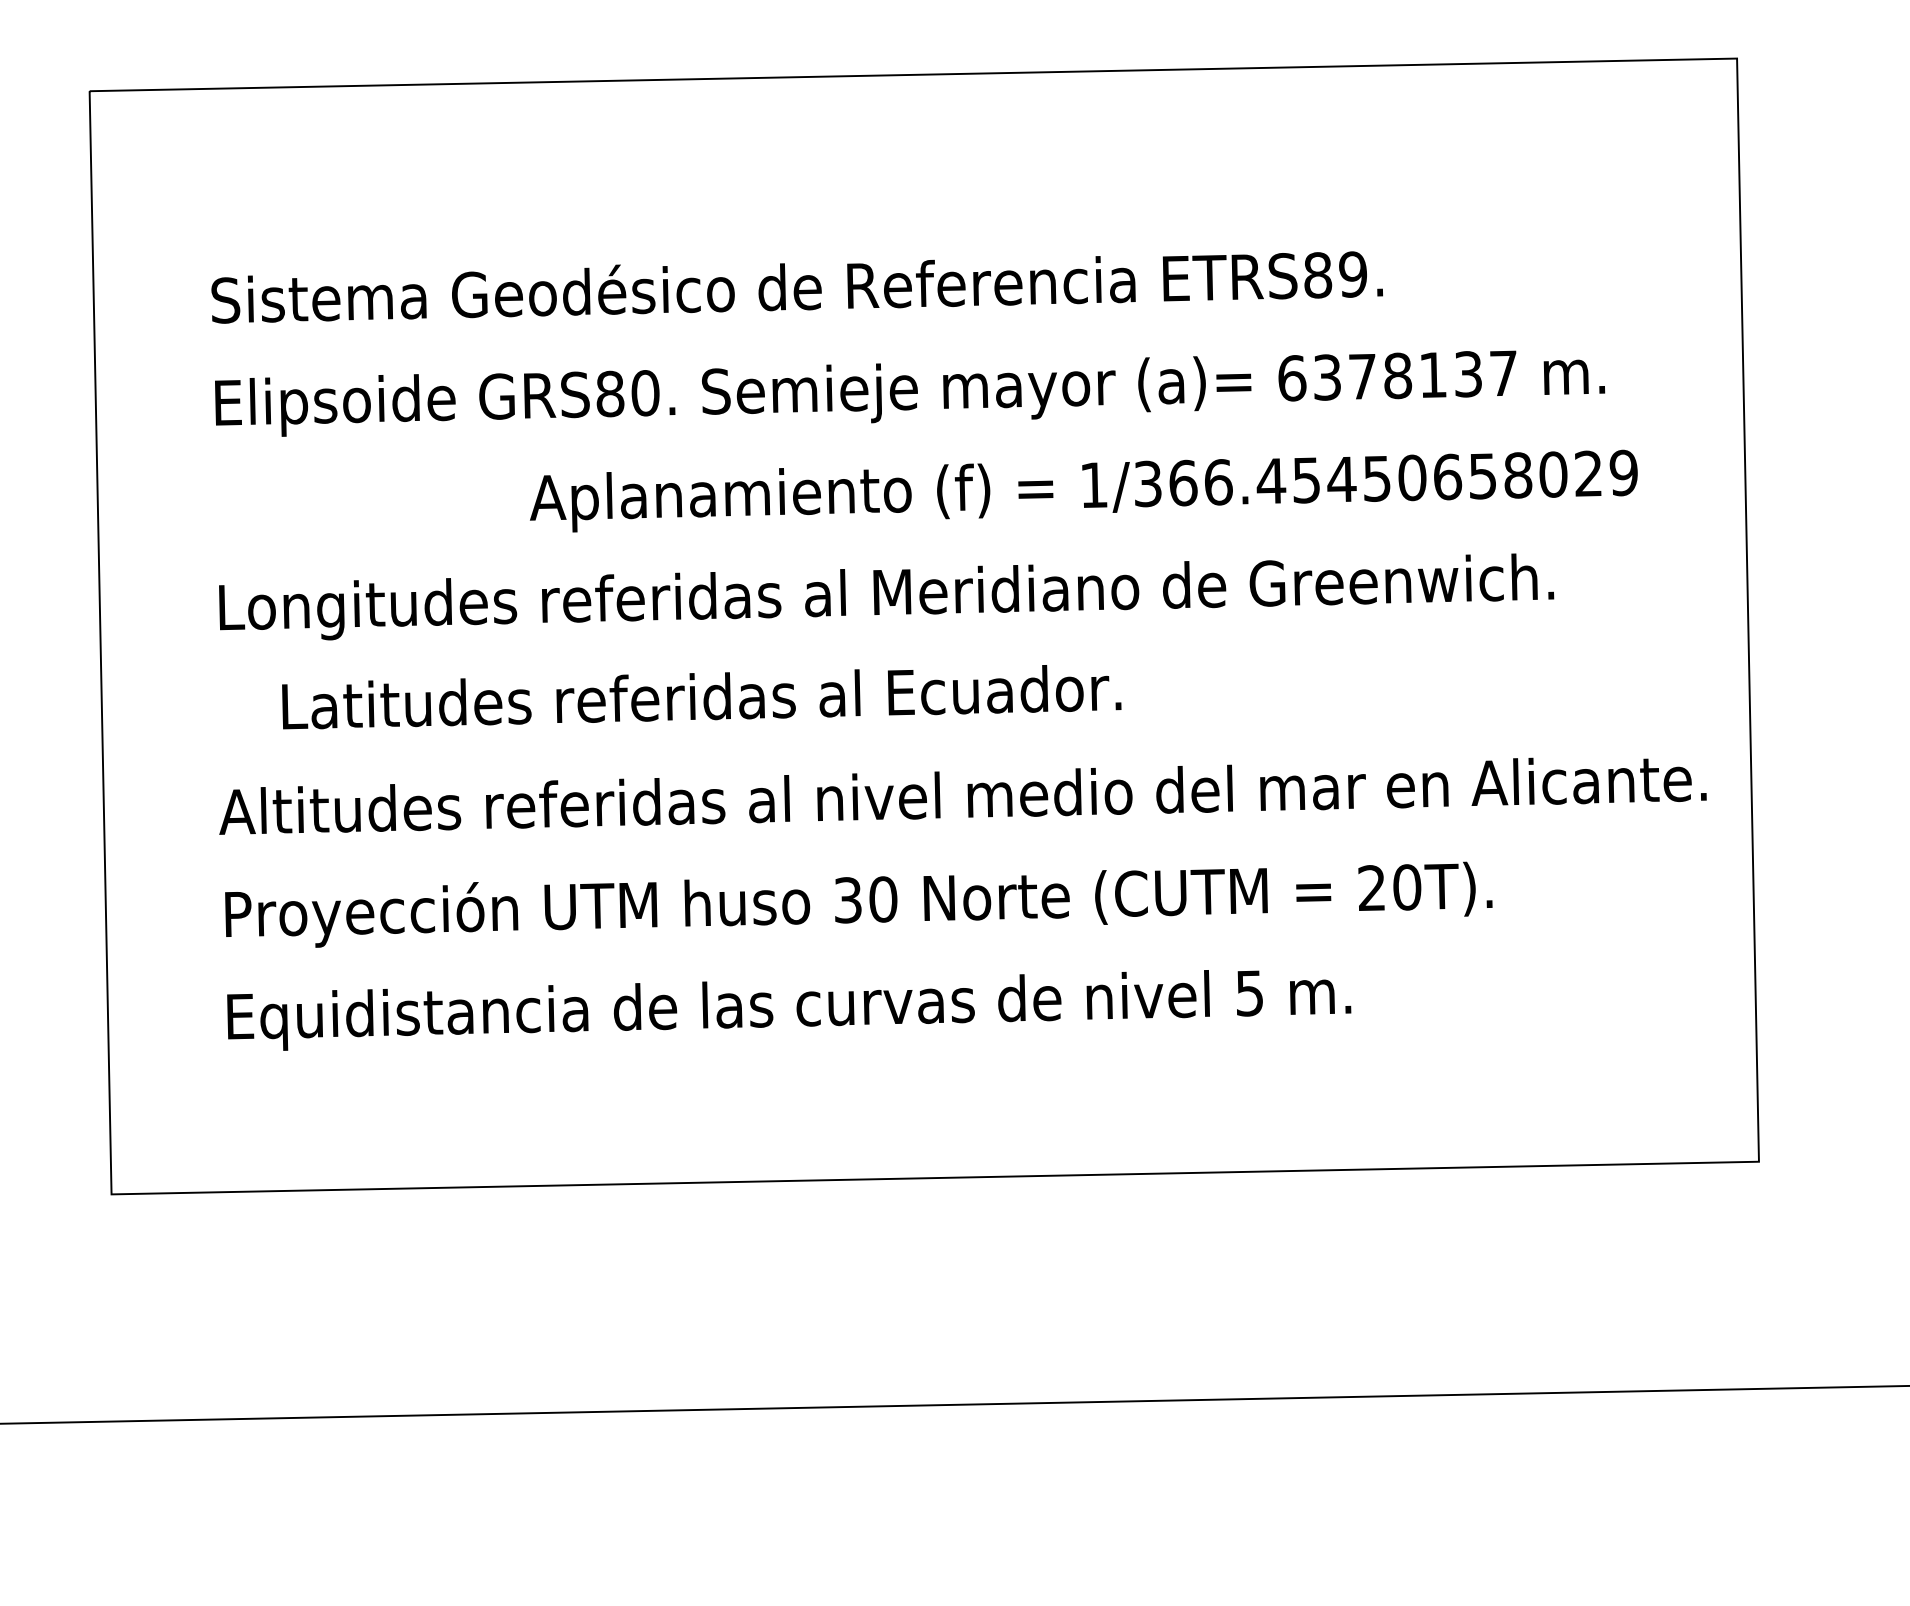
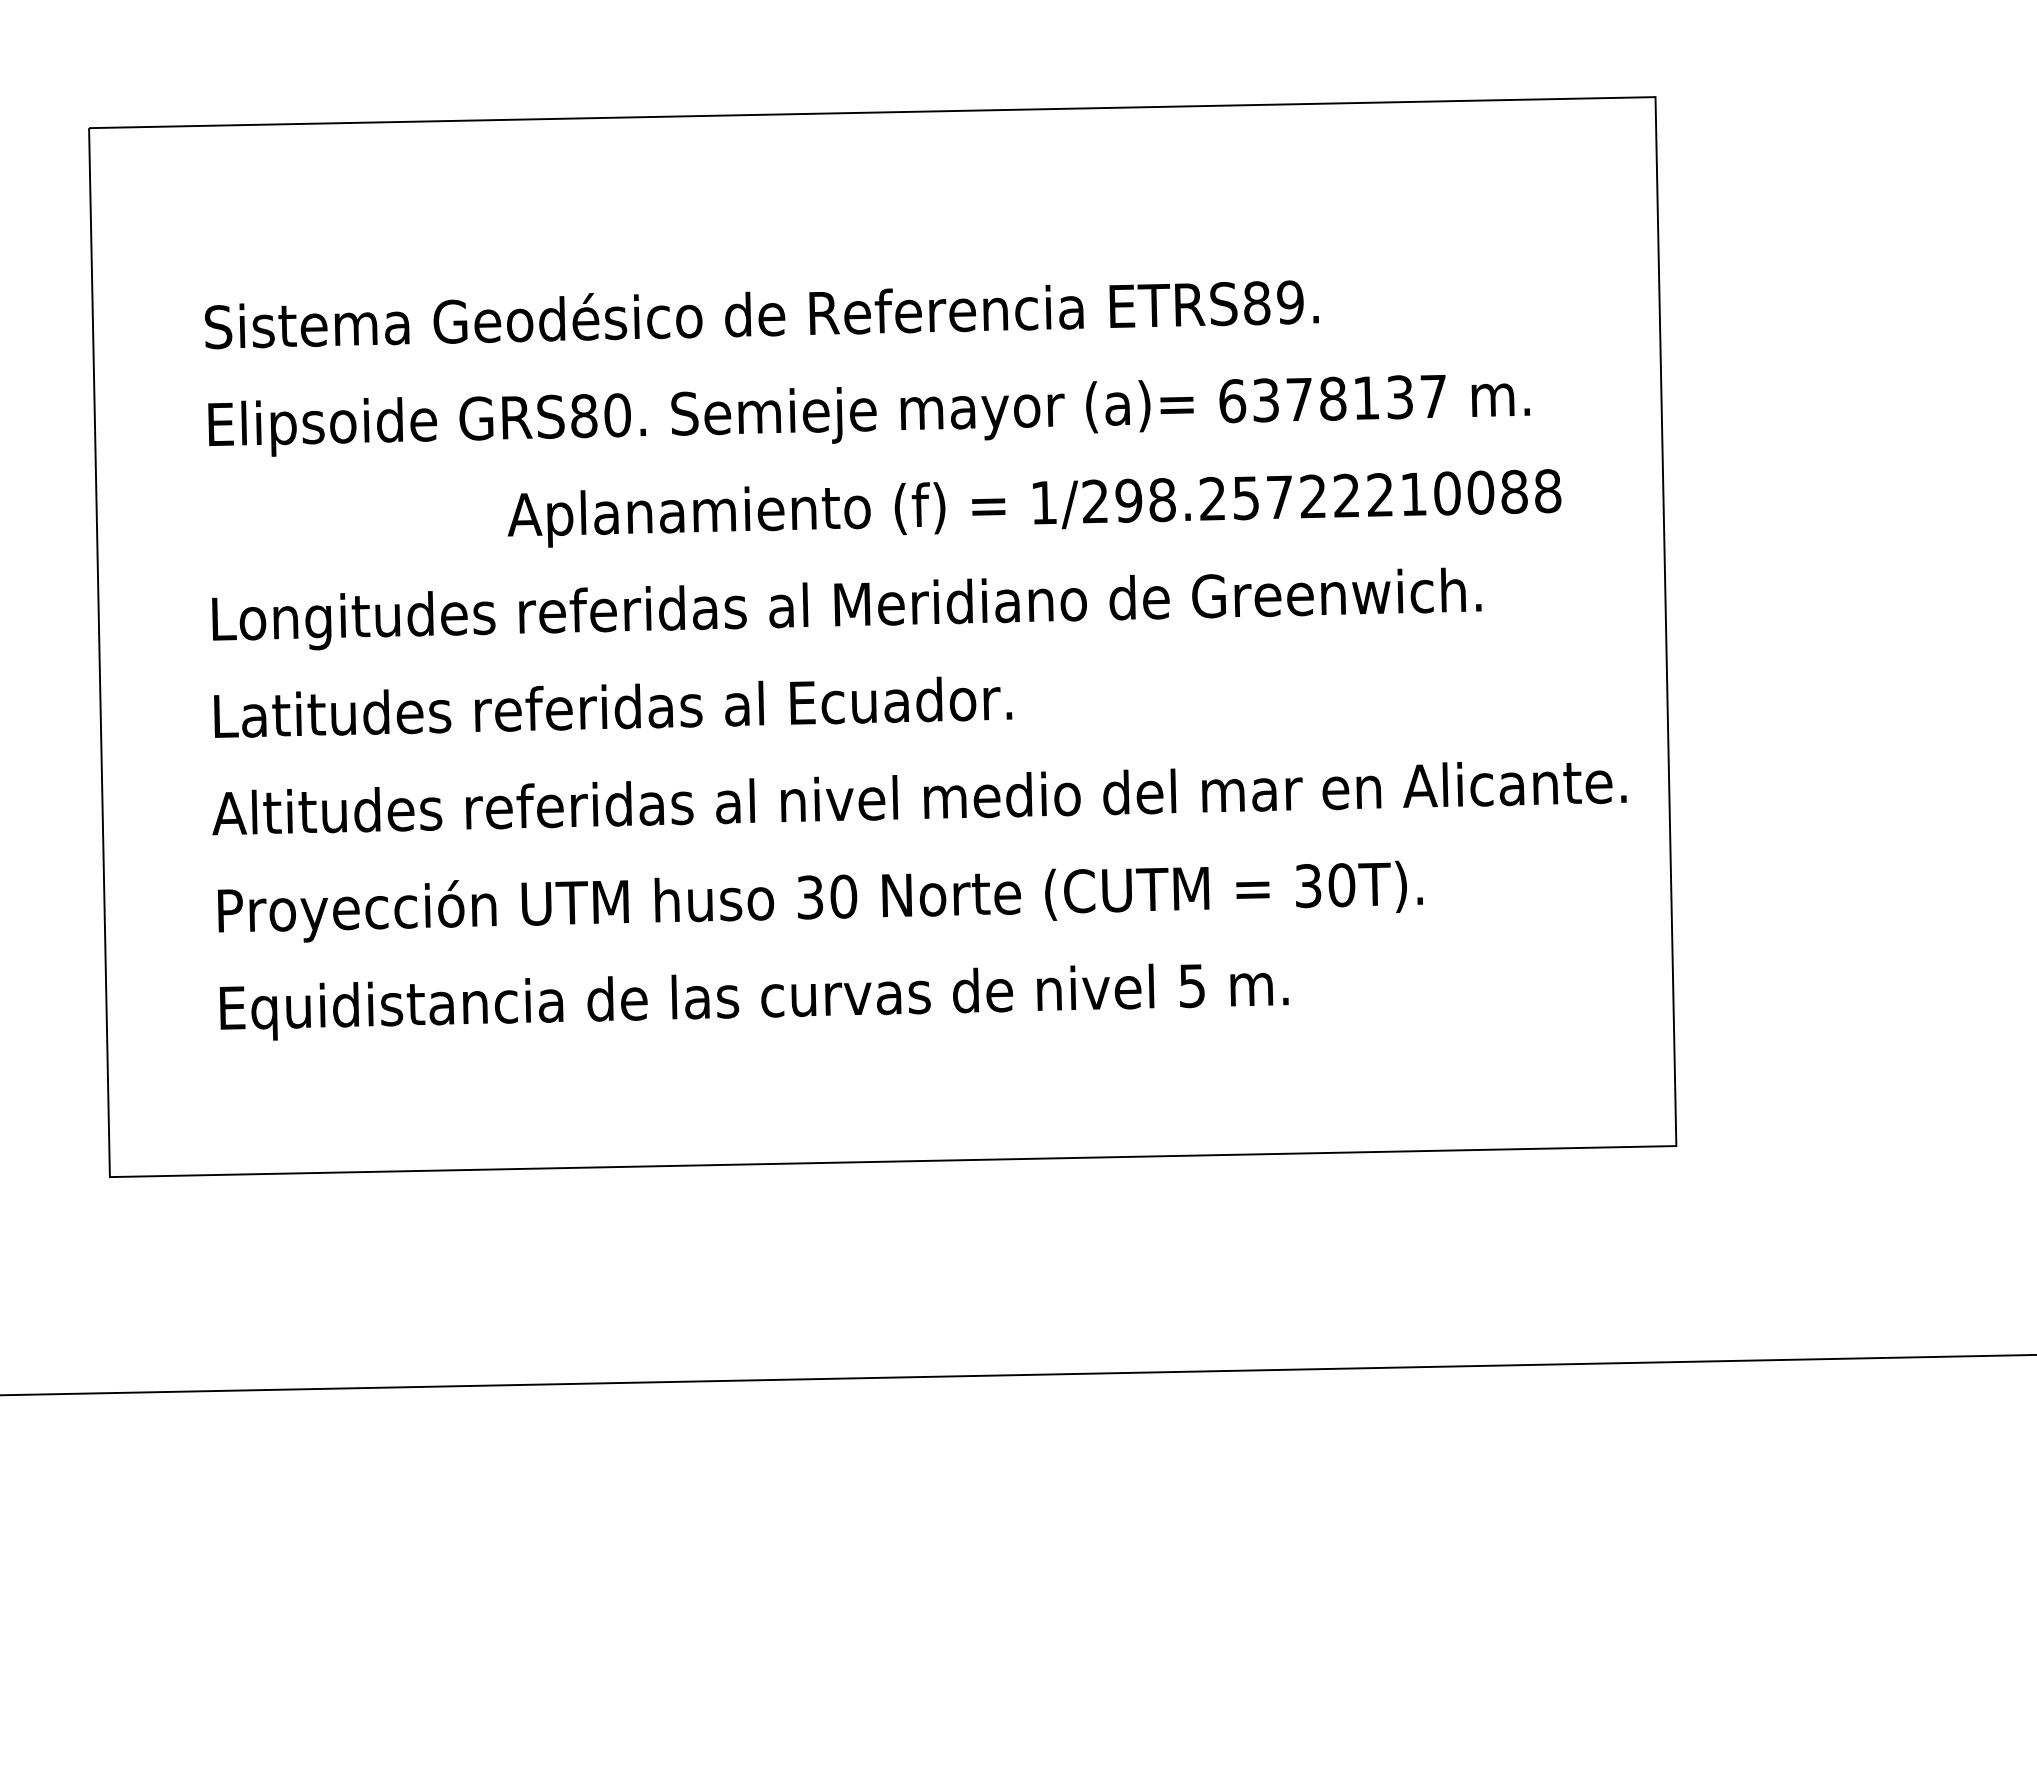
text: (1385, 478) -> (1321, 496), 1/366.45450658029 -> 1/298.25722210088
text: (702, 696) -> (613, 706), moved
text: (1372, 888) -> (1308, 886), 20T). -> 30T).

